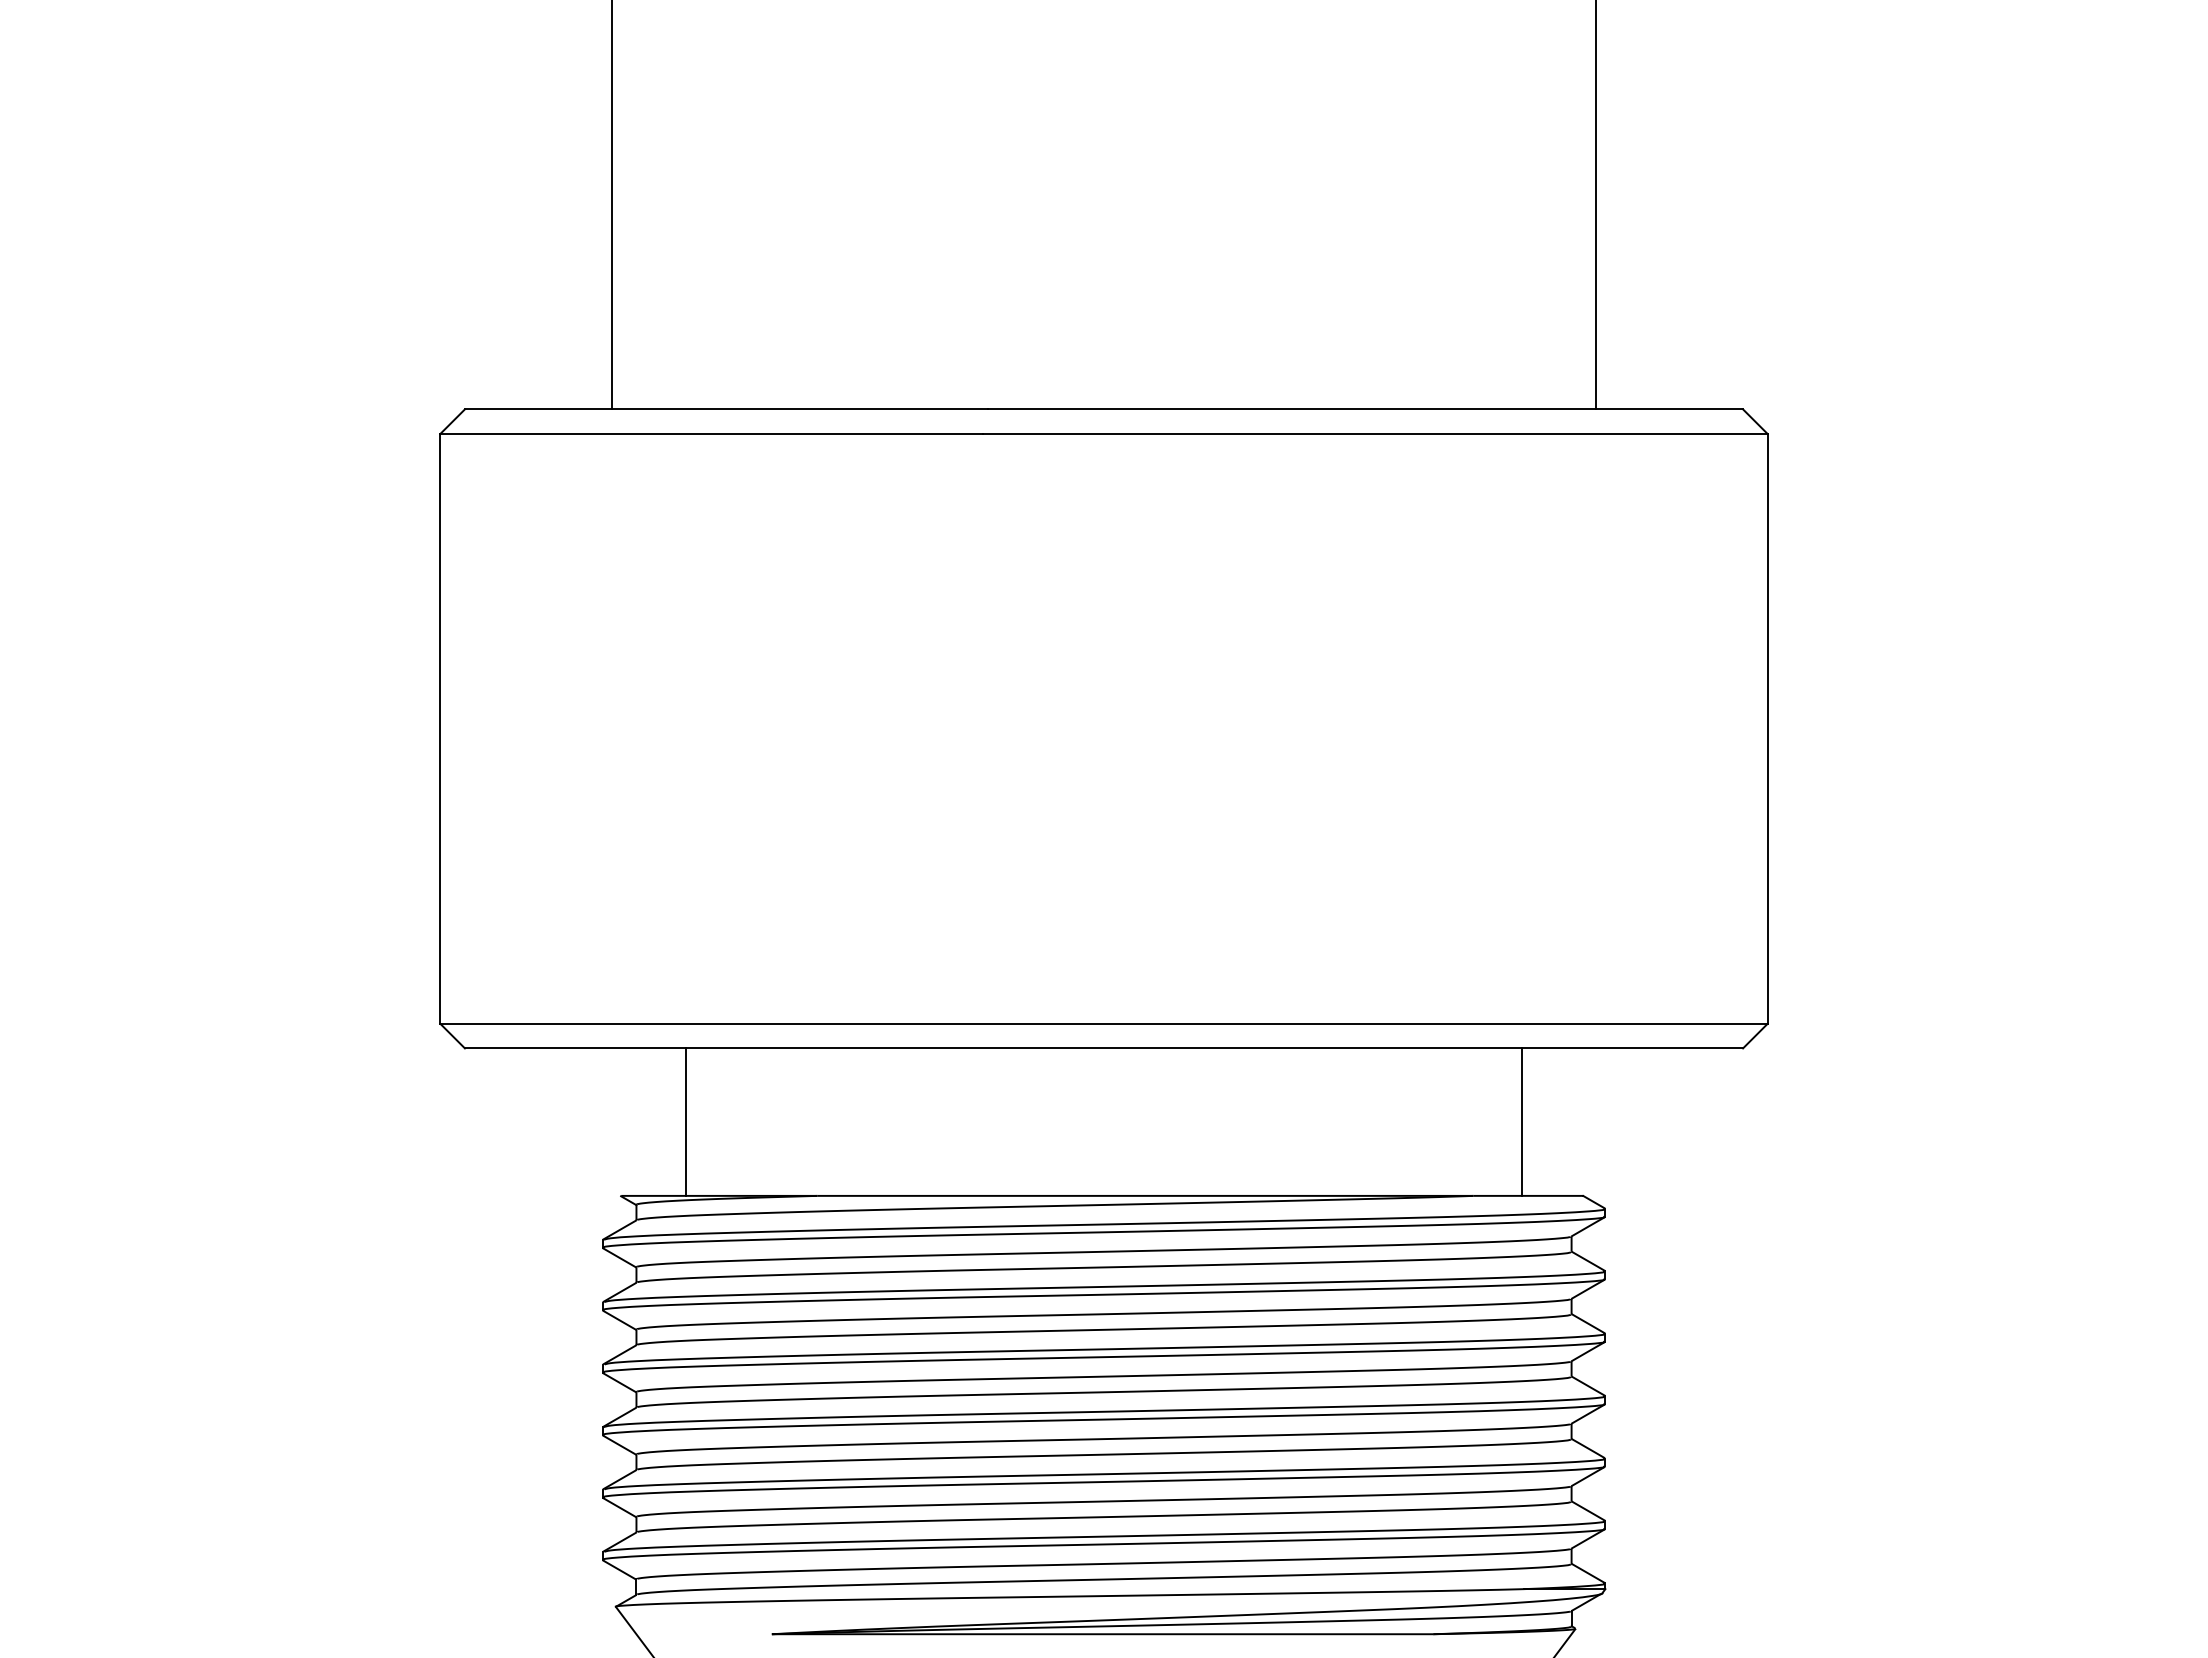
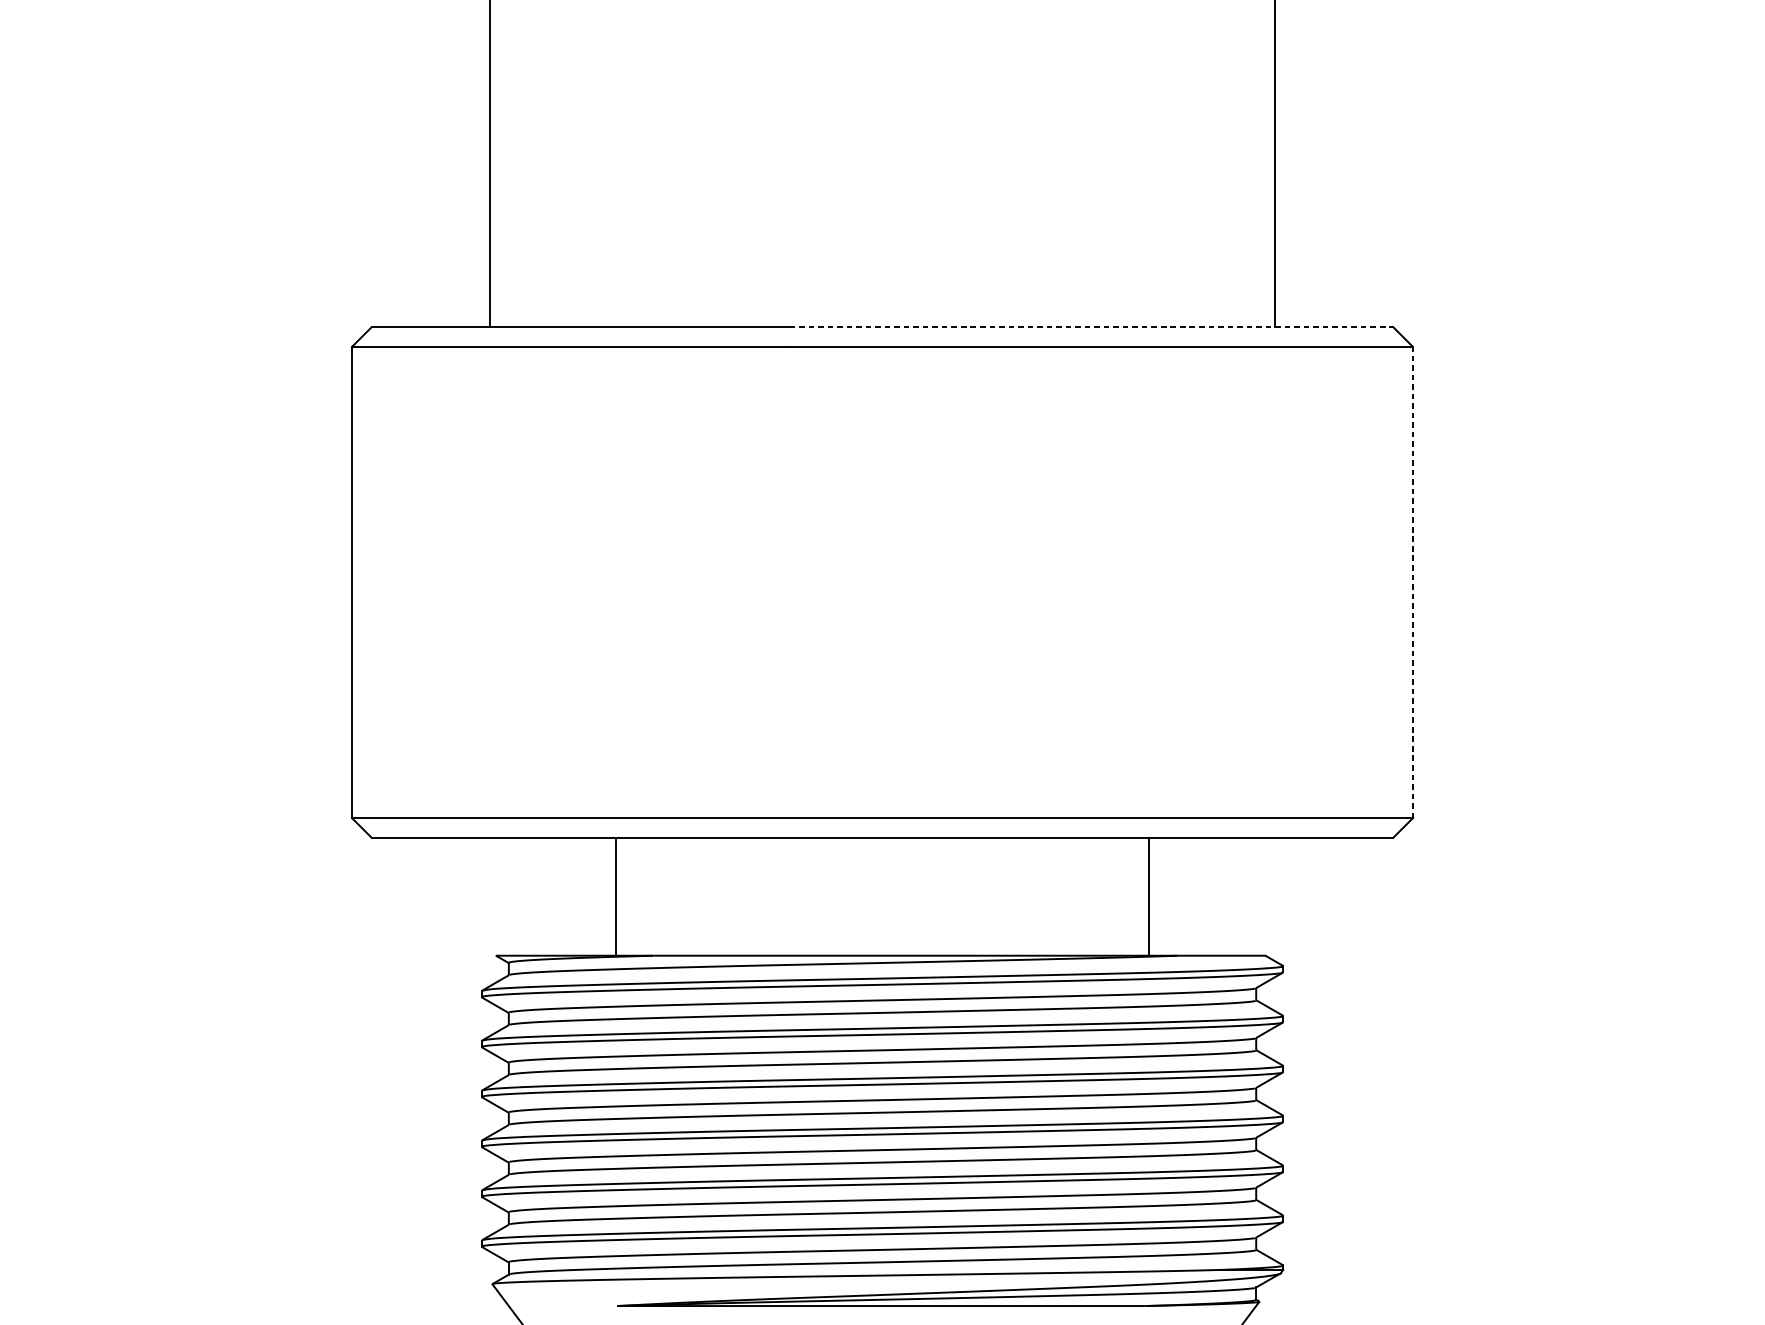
line: (1365, 409) -> (1091, 327), solid -> dashed
line: (1767, 728) -> (1412, 582), solid -> dashed
line: (686, 1121) -> (615, 896), moved
line: (1521, 1121) -> (1148, 896), moved

